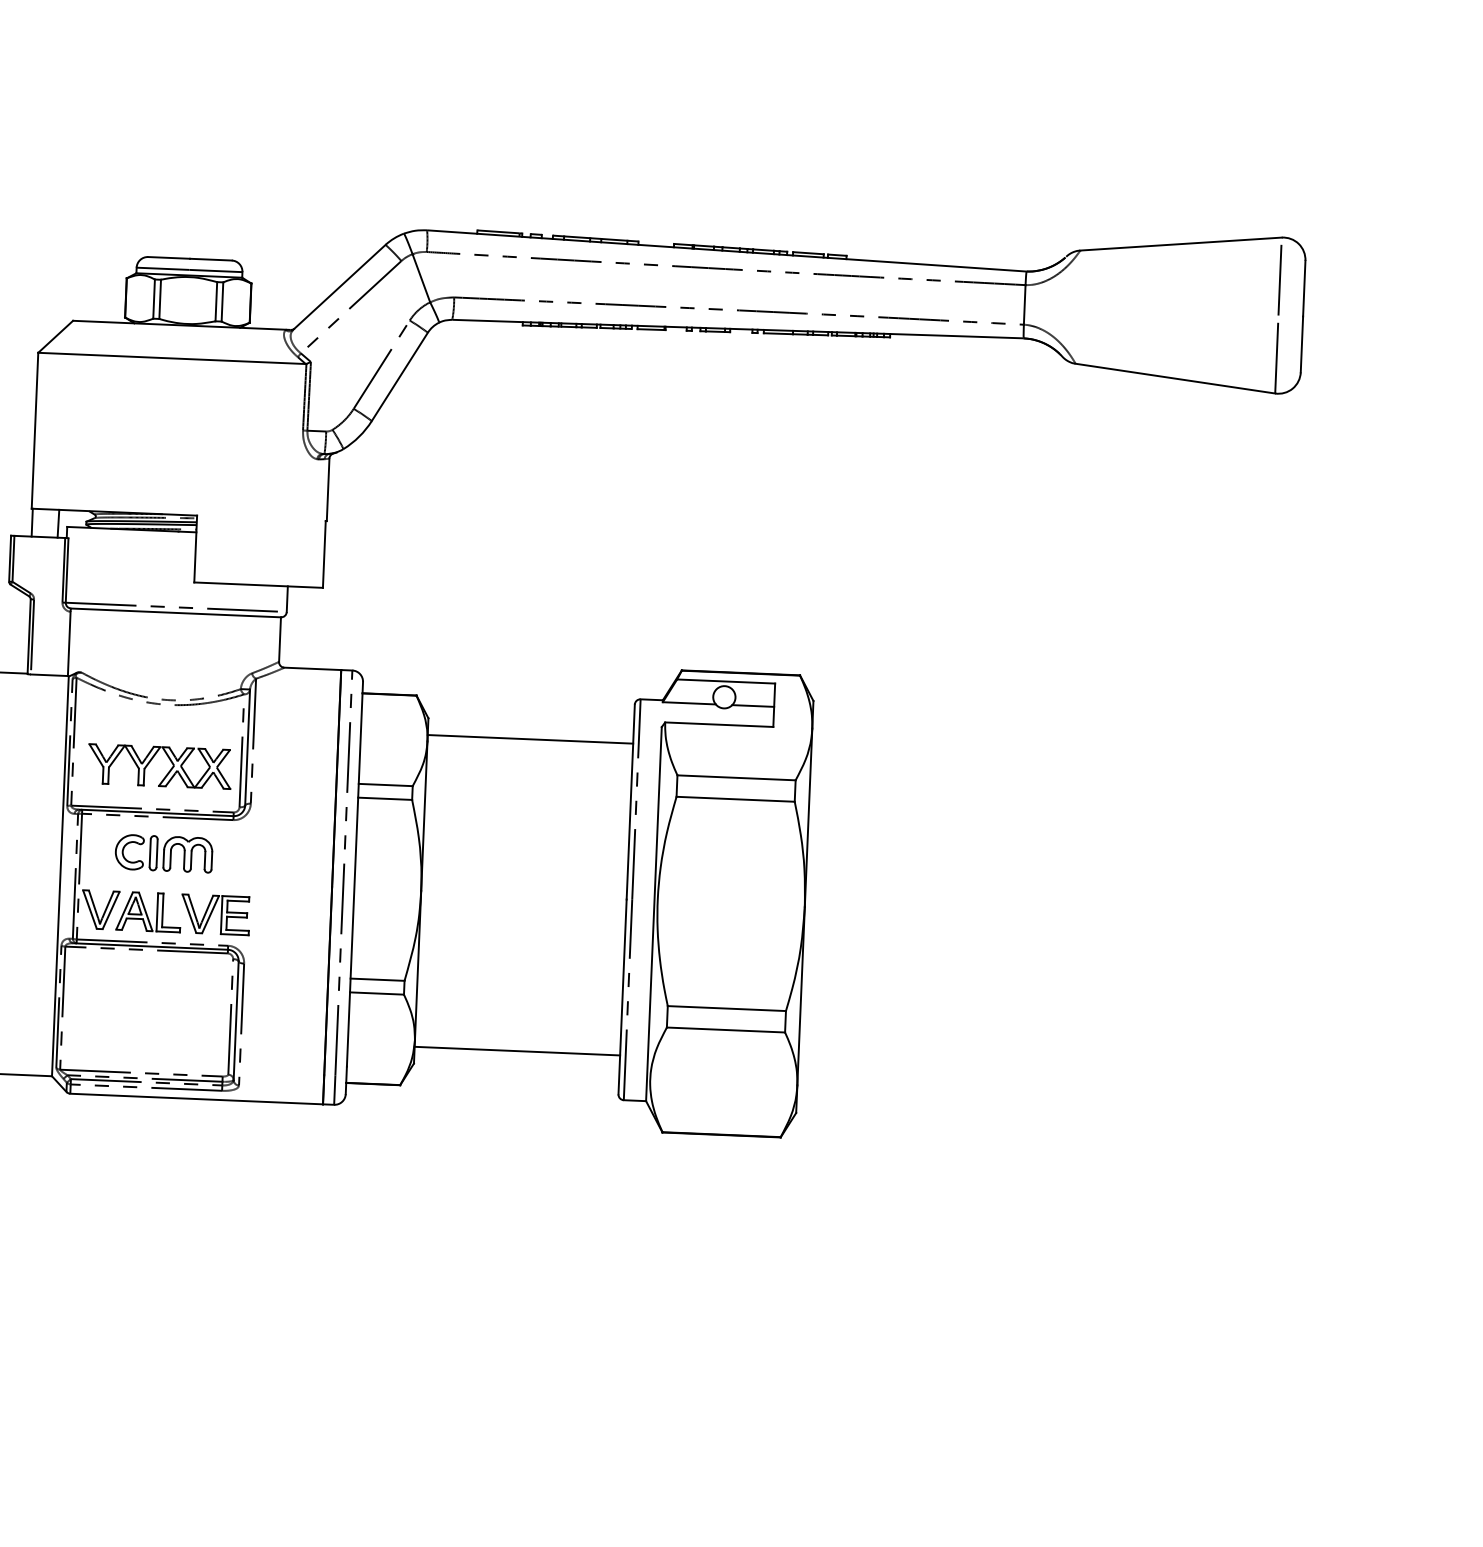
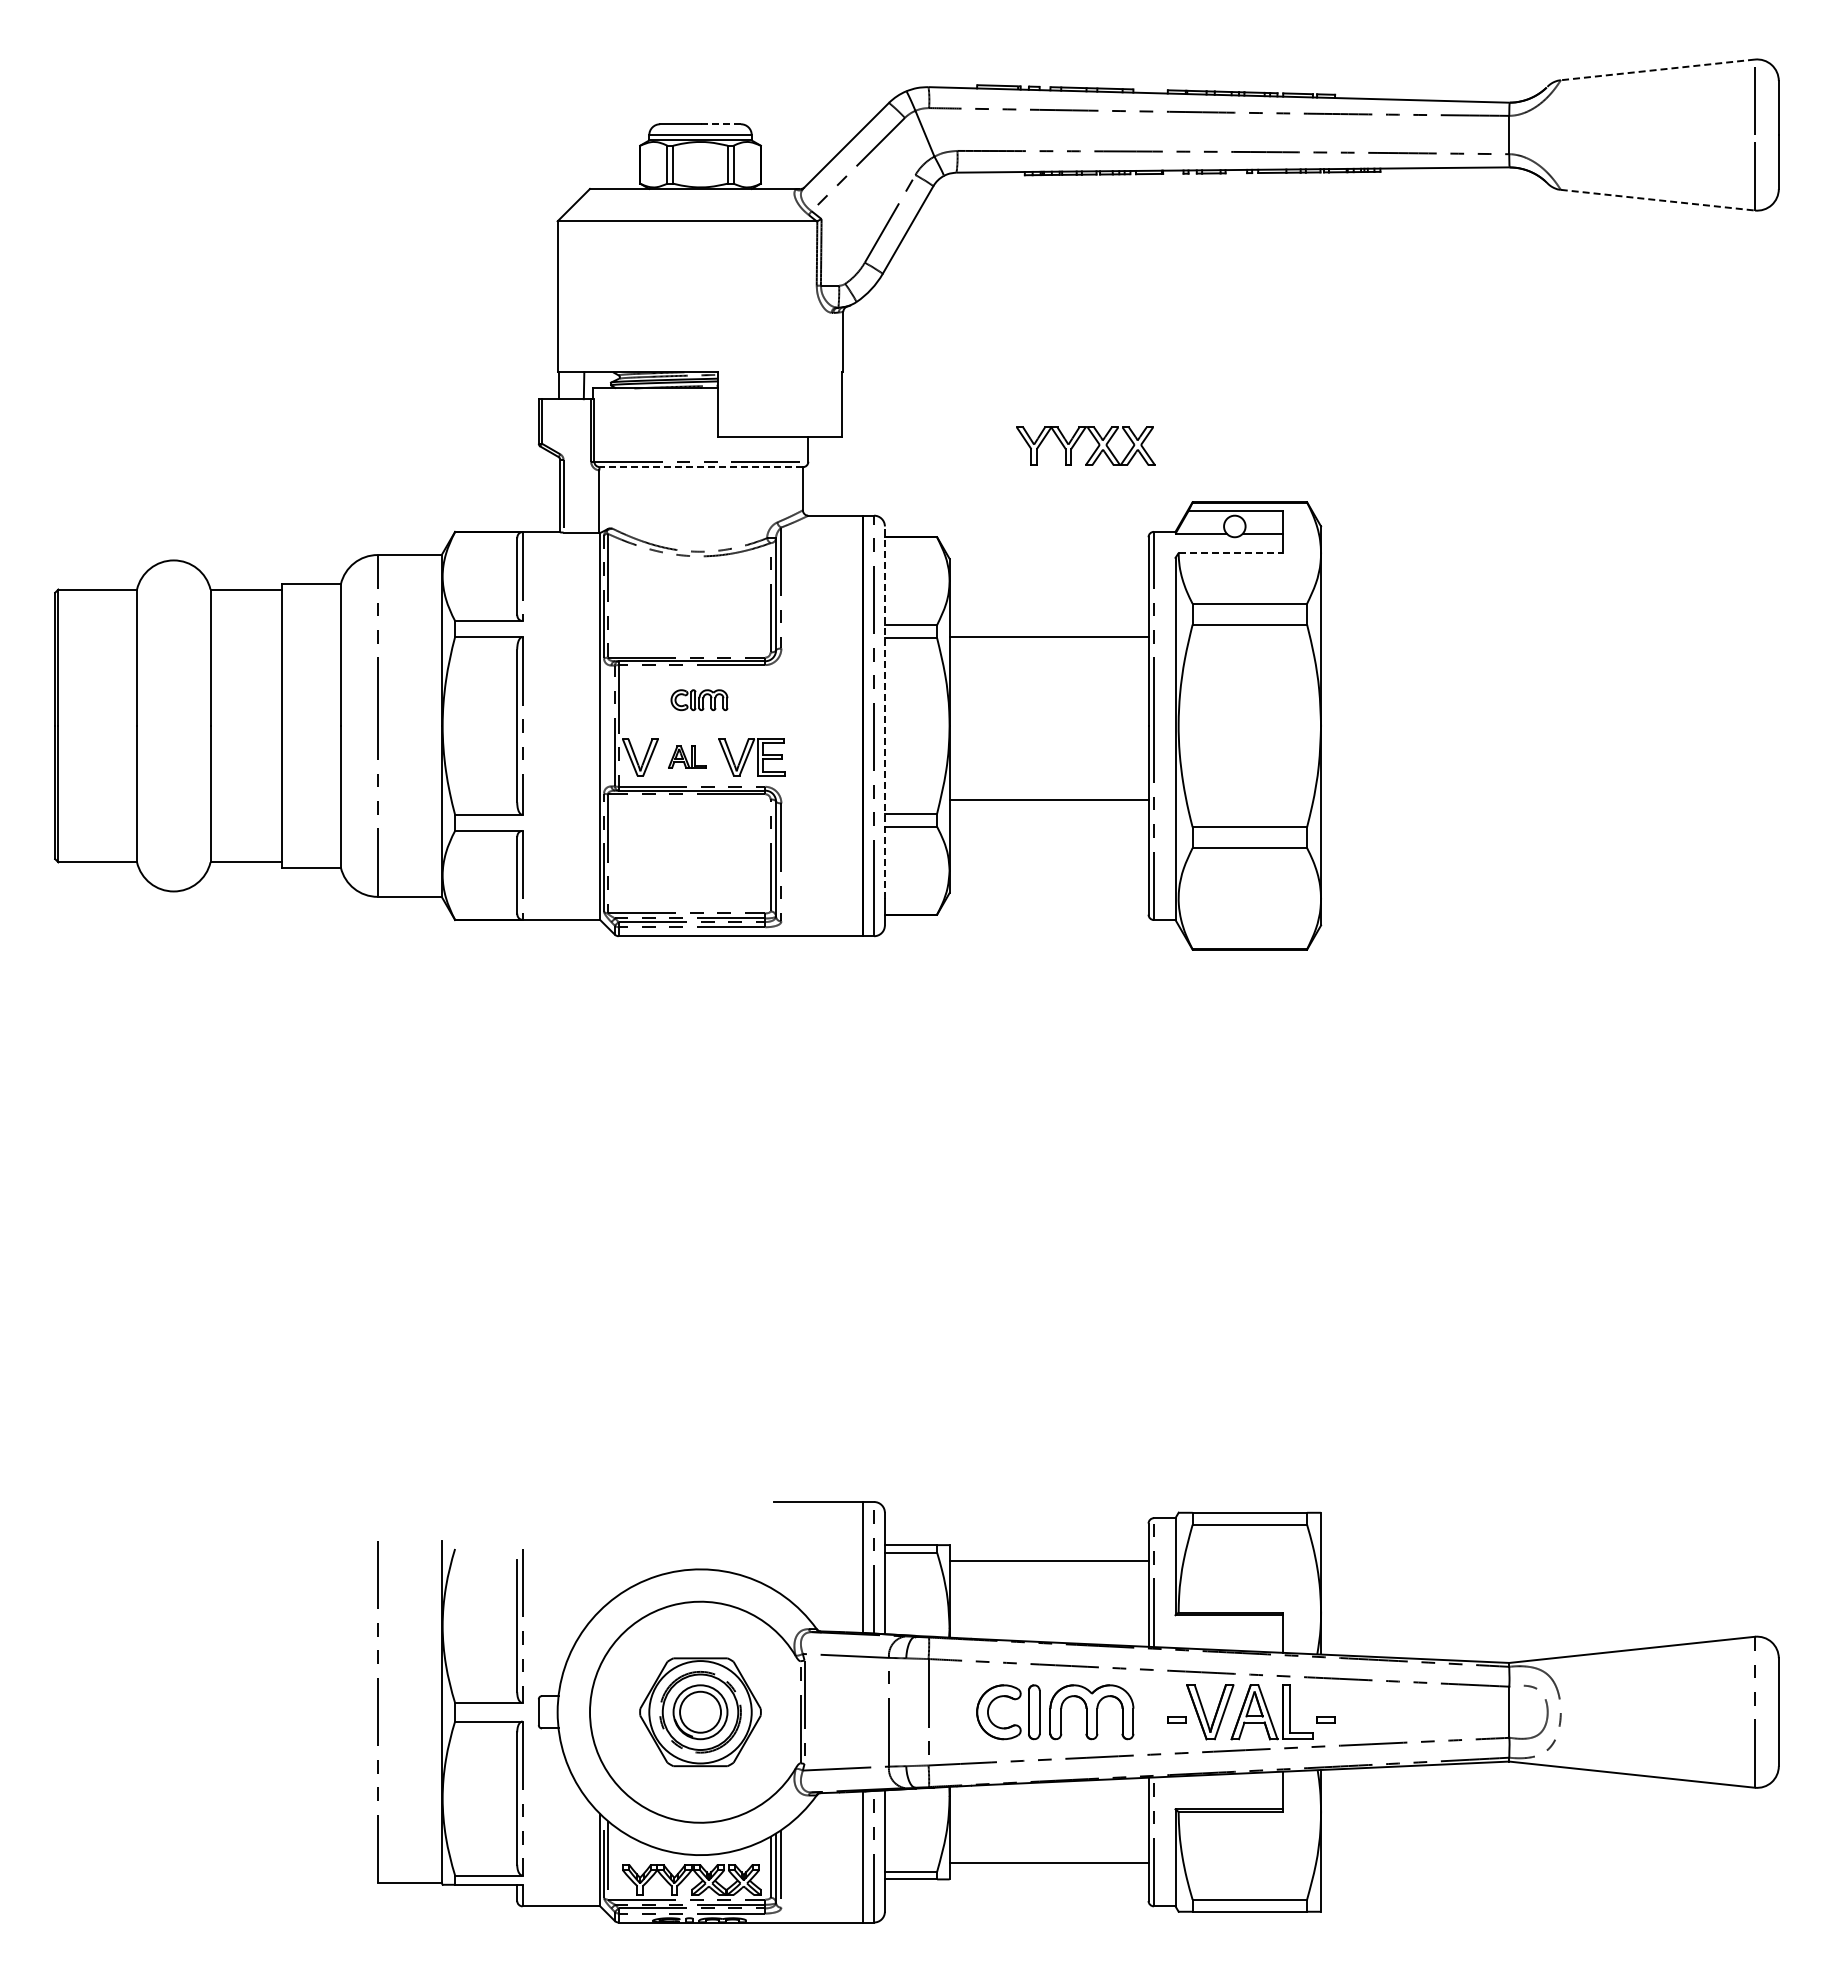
line: (1180, 243) -> (1657, 69), solid -> dashed
line: (211, 259) -> (721, 124), solid -> dashed
line: (1174, 378) -> (1657, 200), solid -> dashed
line: (176, 613) -> (701, 467), solid -> dashed
line: (719, 725) -> (1231, 553), solid -> dashed
line: (529, 739) -> (1048, 637), moved
part: (152, 760) -> (1078, 440), moved
part: (164, 852) -> (699, 699), size x0.6
line: (354, 874) -> (884, 712), solid -> dashed
part: (148, 912) -> (686, 757), size x0.6
line: (516, 1050) -> (1048, 799), moved

